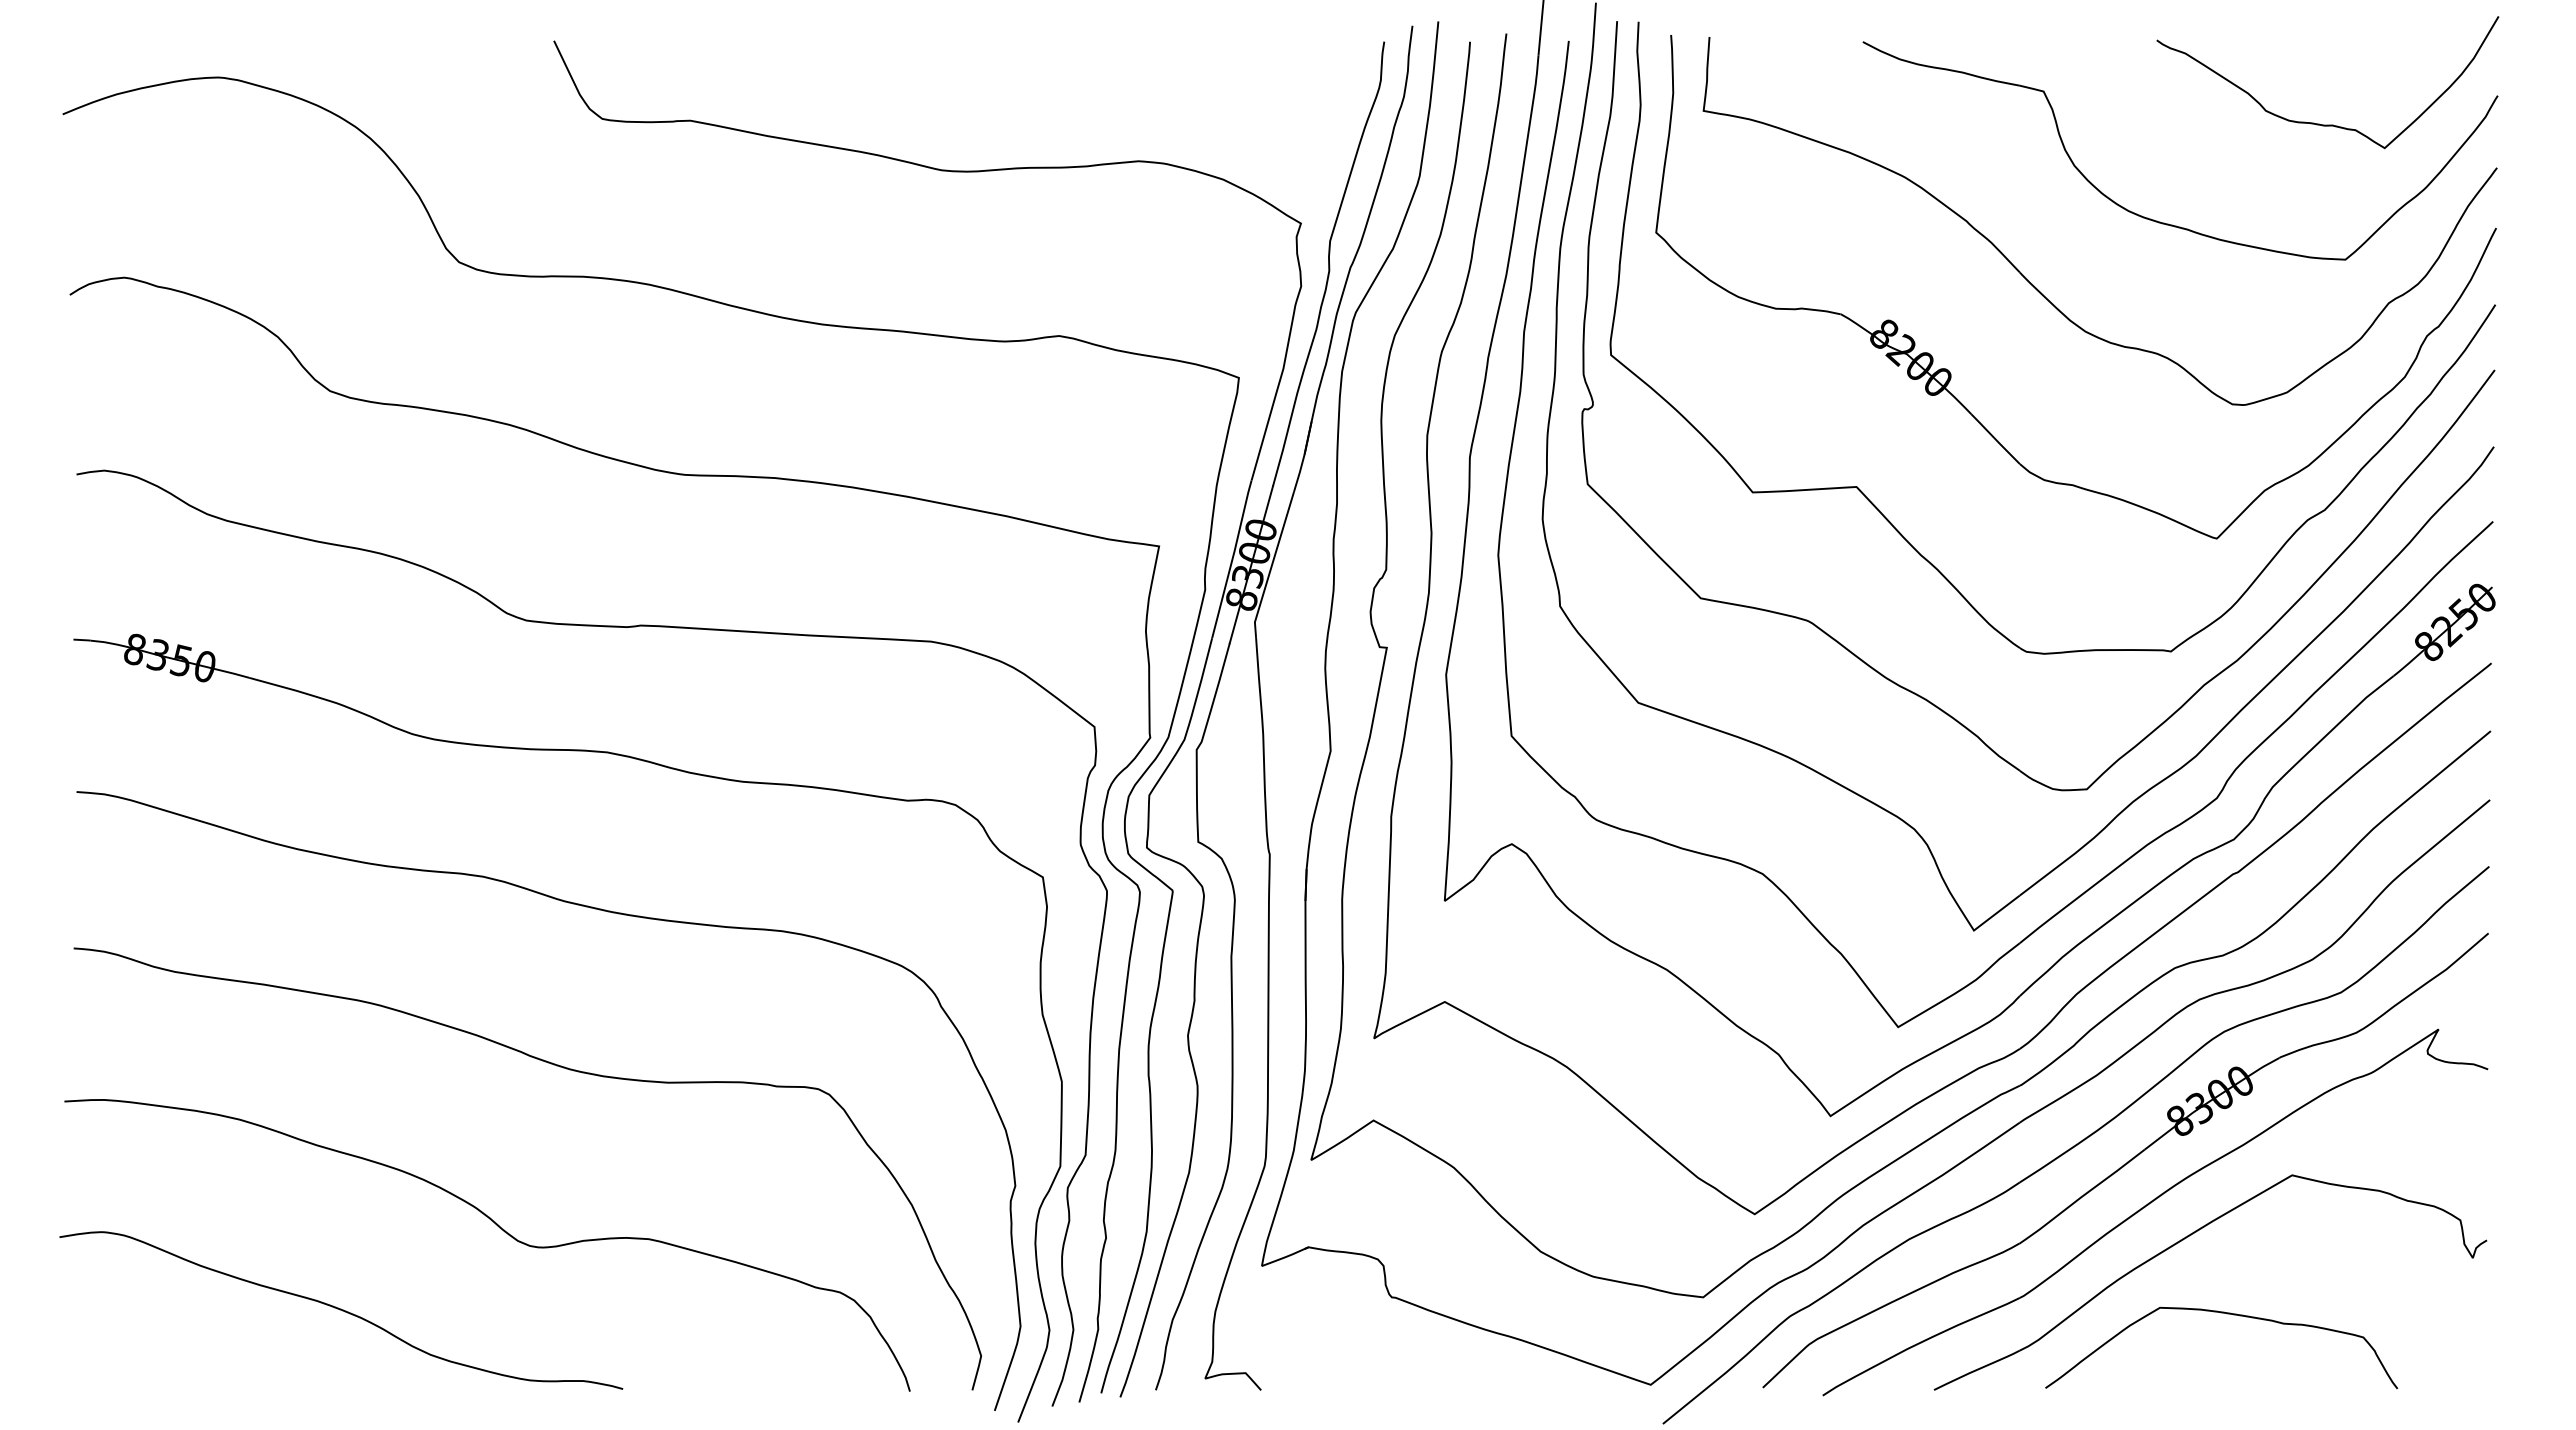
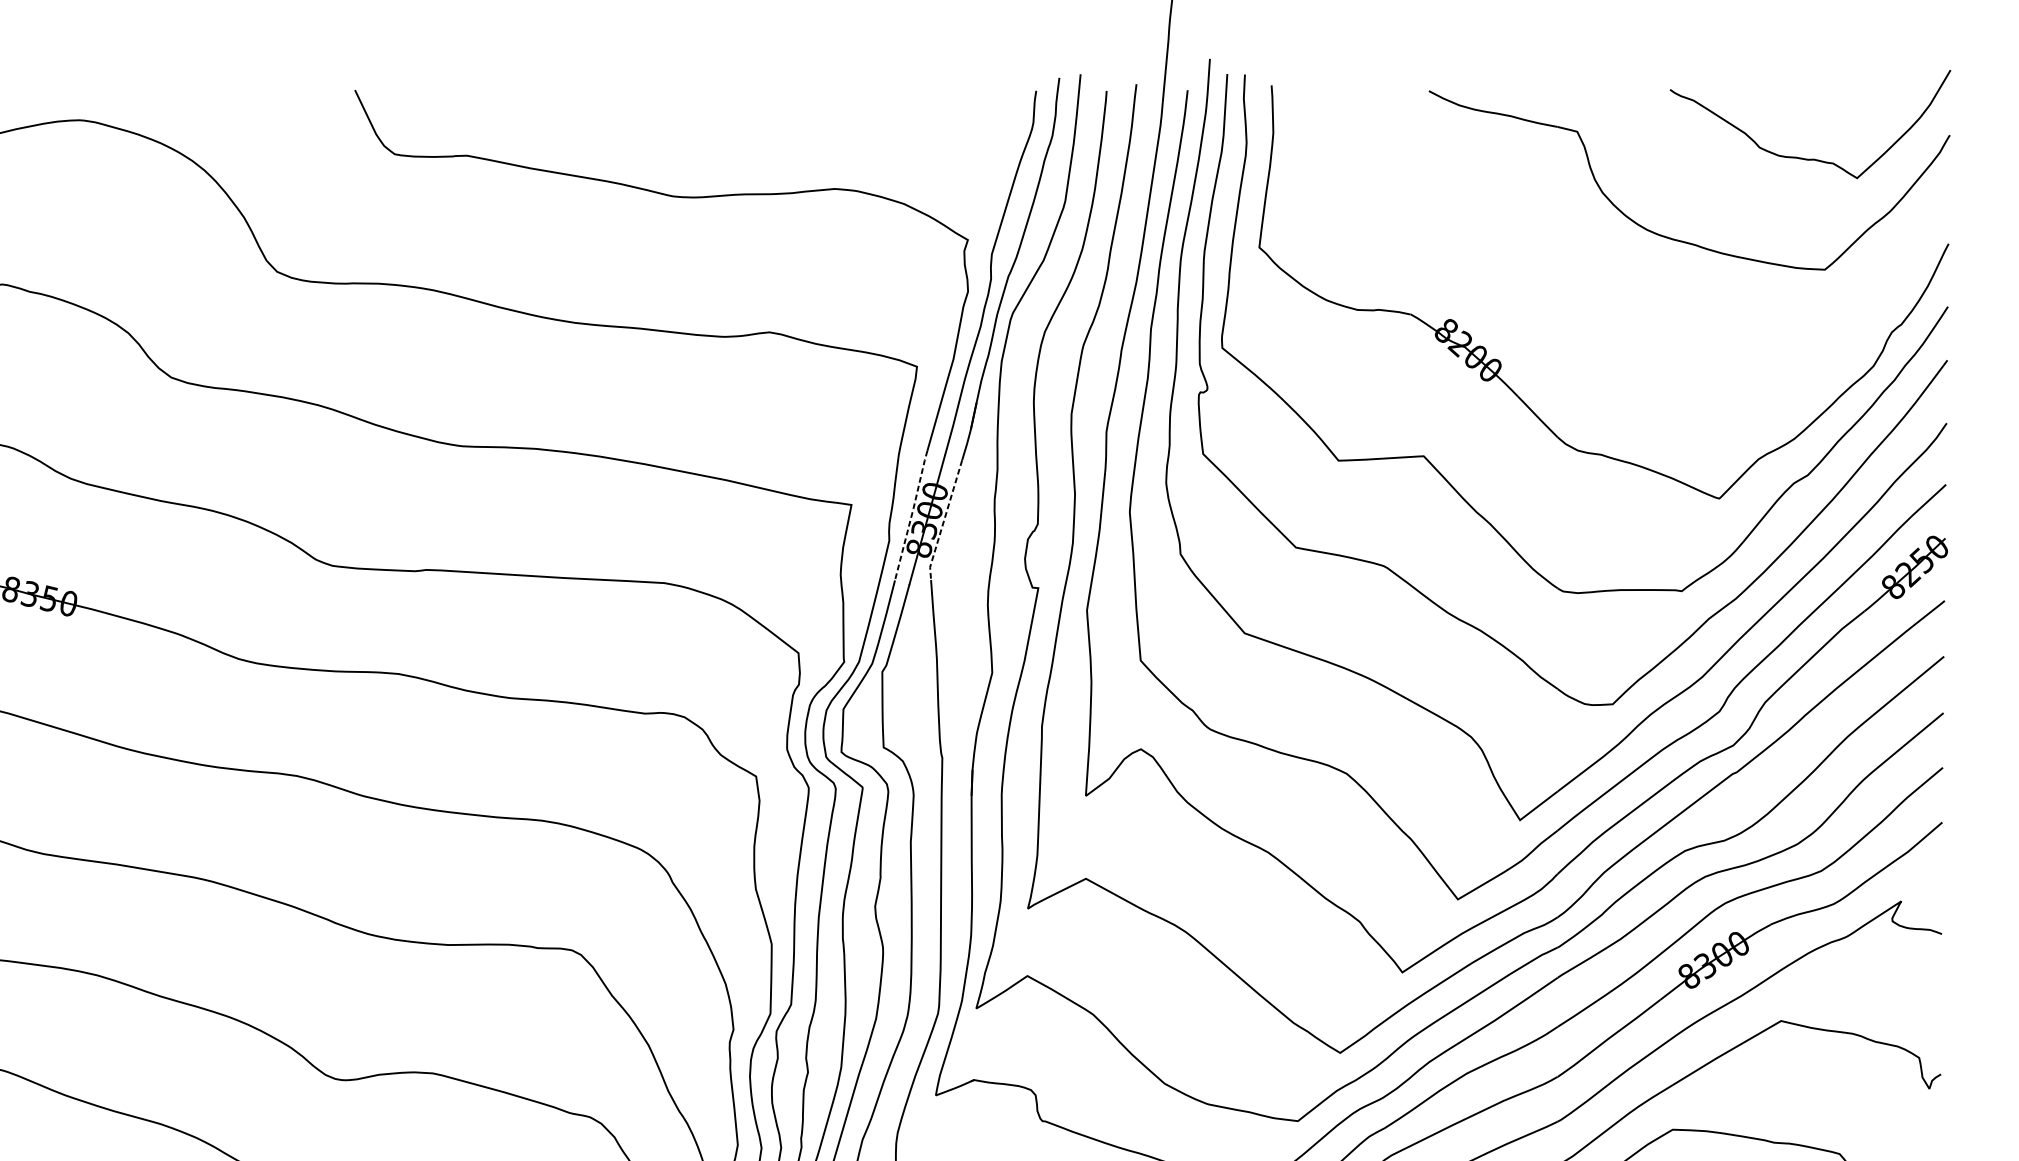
part: (2034, 285) -> (1569, 290), removed
line: (1232, 558) -> (911, 514), solid -> dashed
line: (1271, 566) -> (943, 521), solid -> dashed

